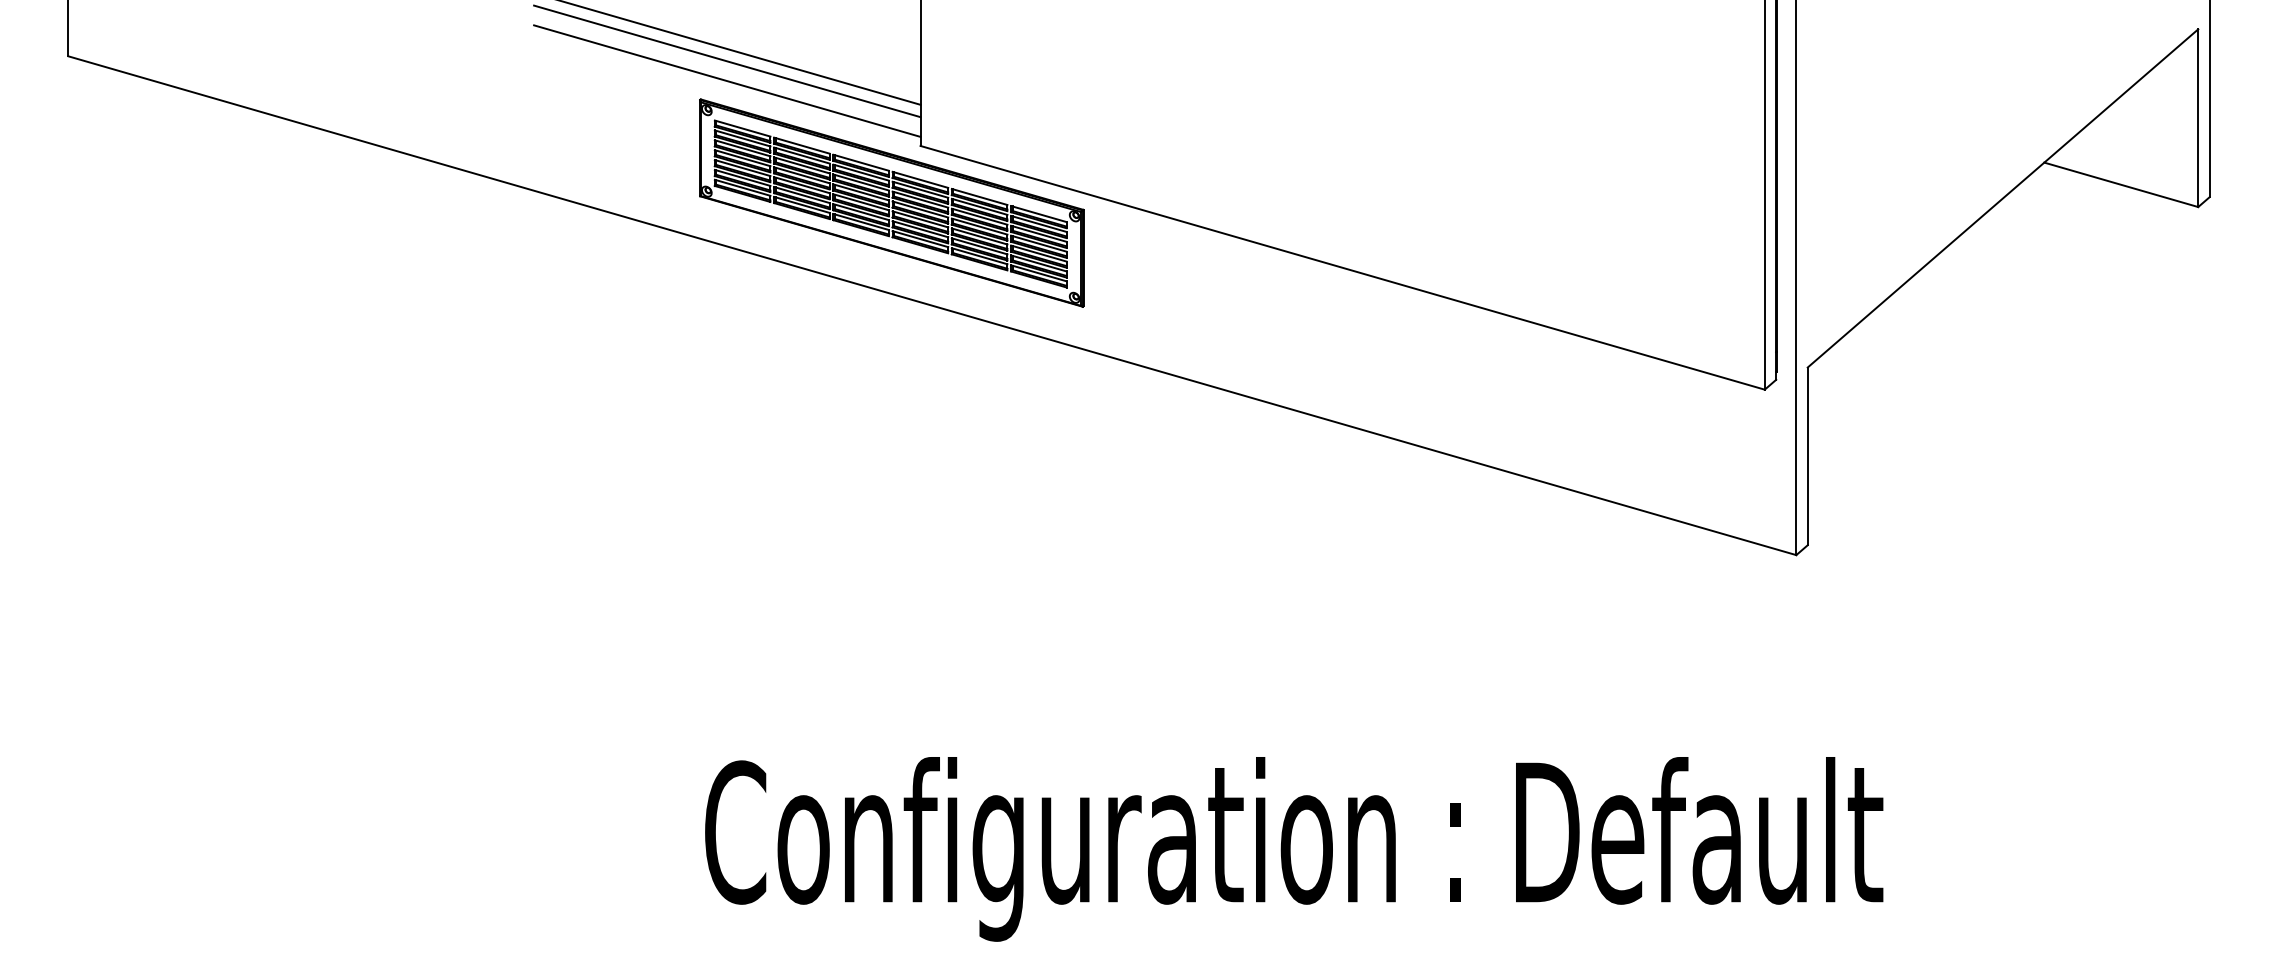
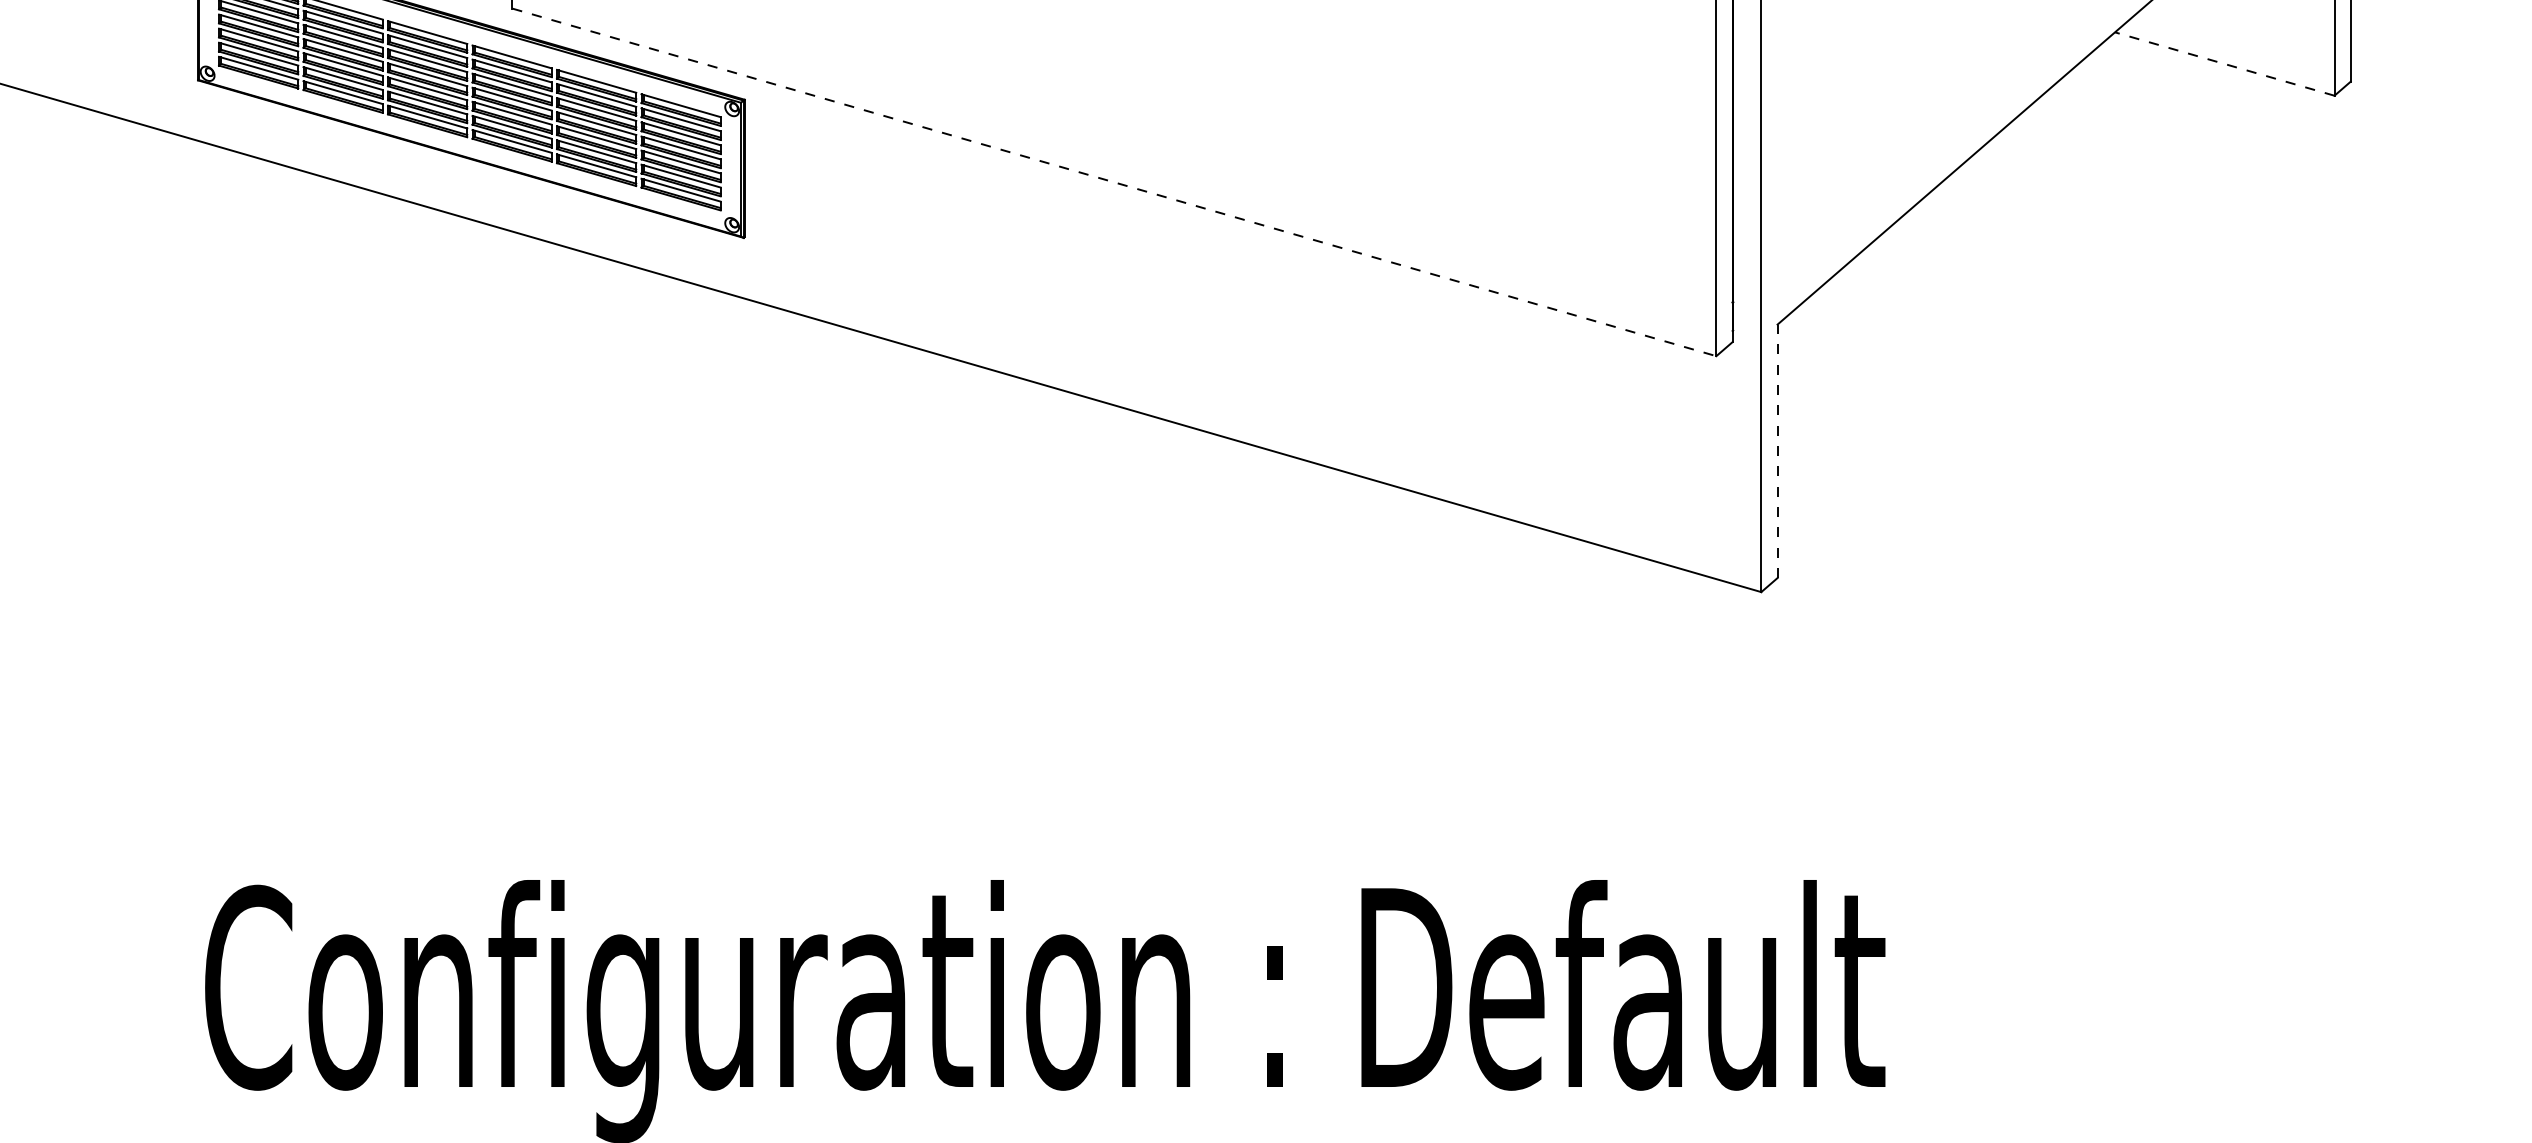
line: (2120, 184) -> (2223, 63), solid -> dashed
line: (1343, 267) -> (1115, 181), solid -> dashed
line: (1807, 456) -> (1777, 451), solid -> dashed

